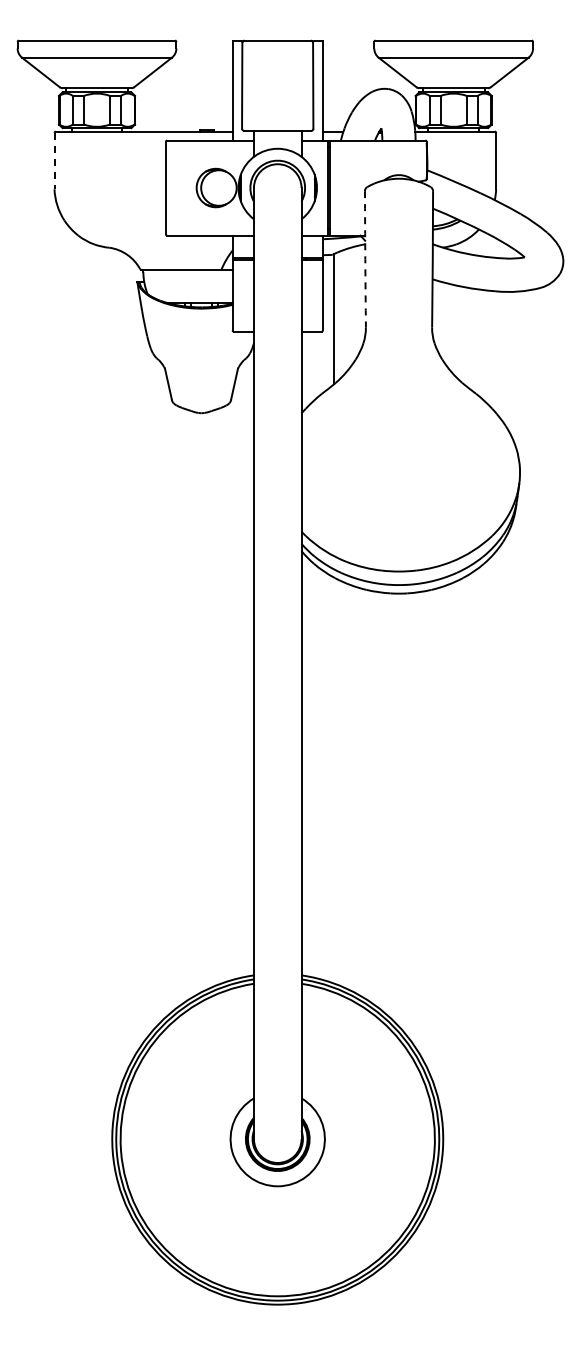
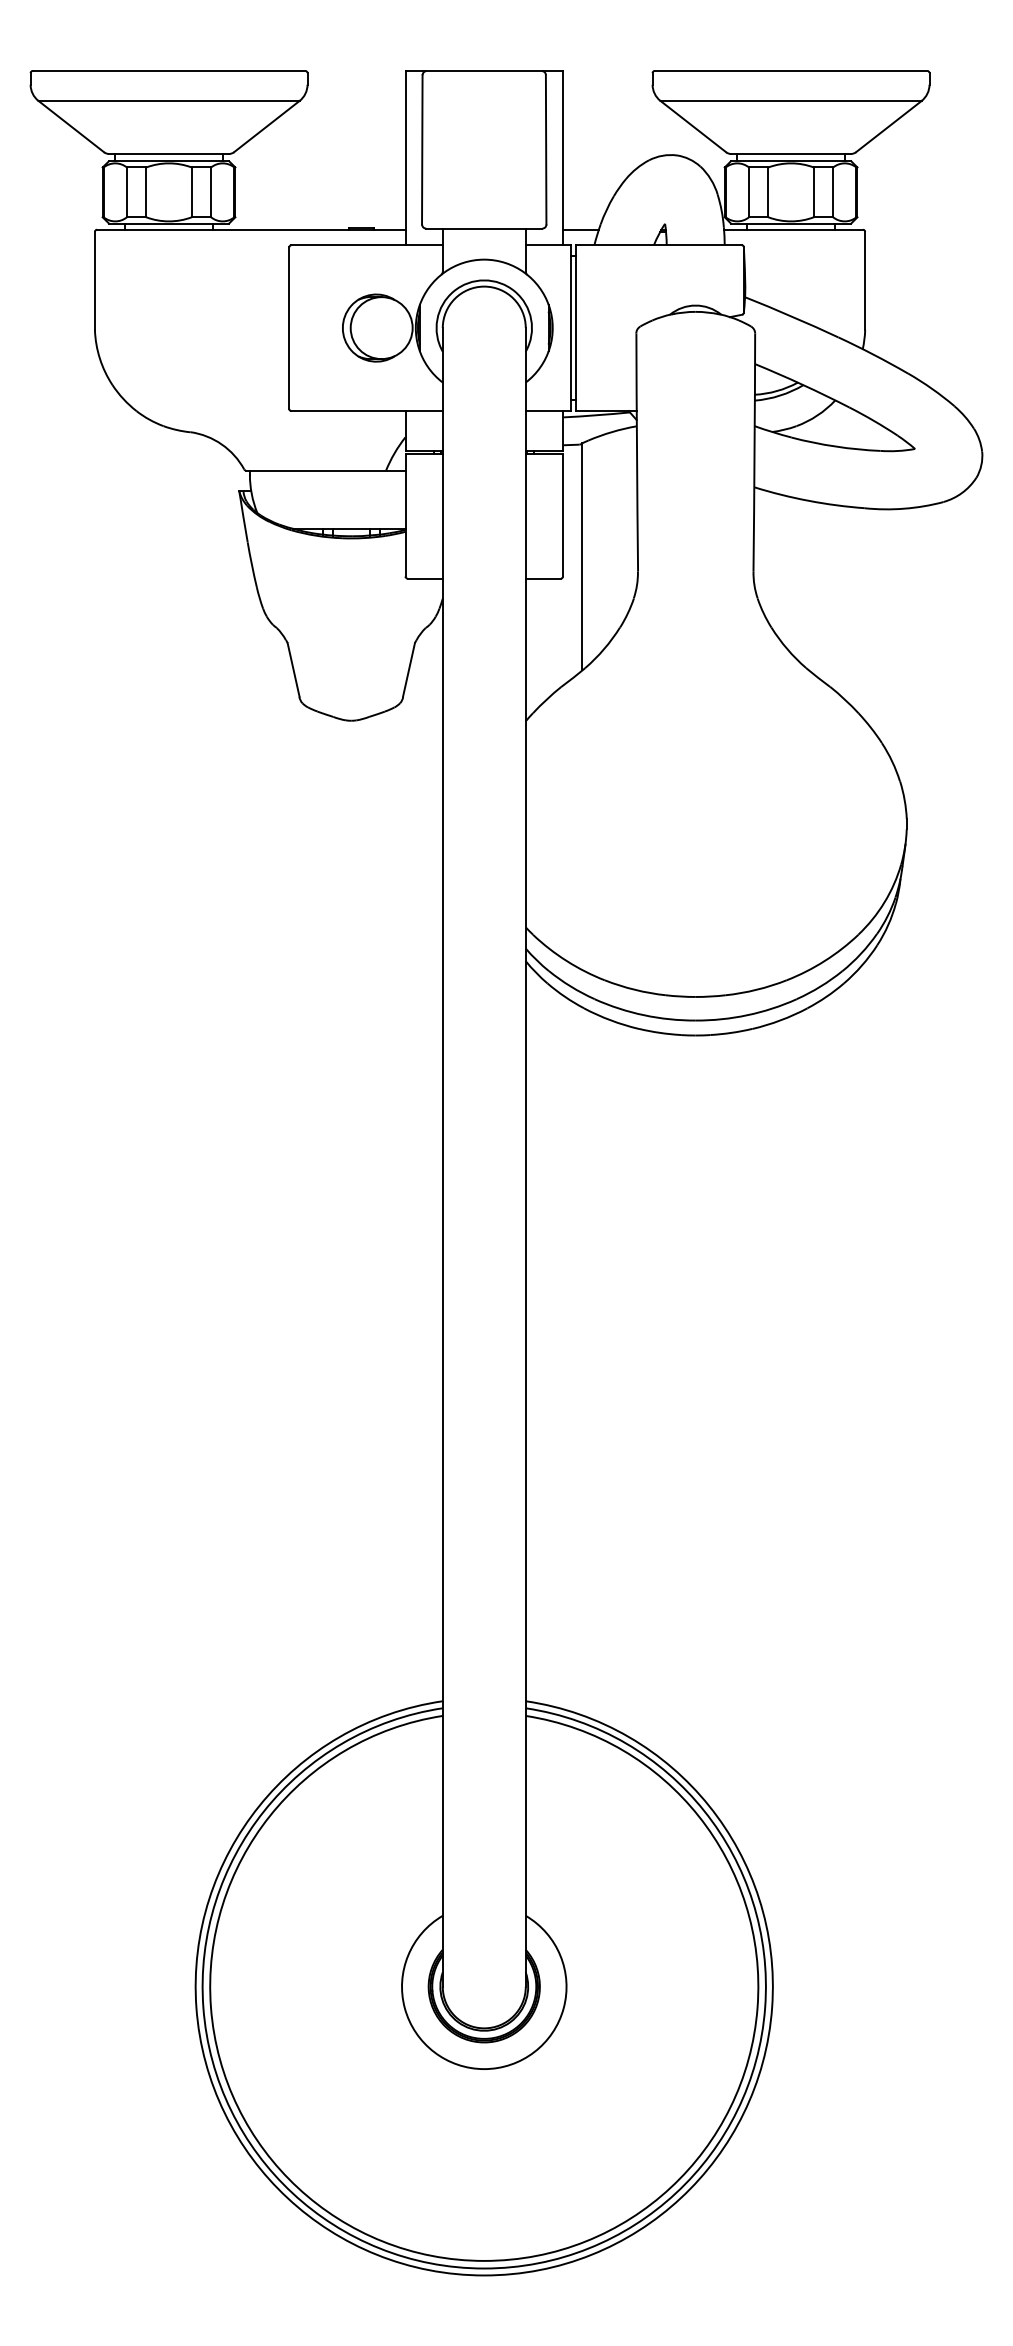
line: (54, 161) -> (94, 281), dashed -> solid
arc: (365, 259) -> (637, 452), dashed -> solid

